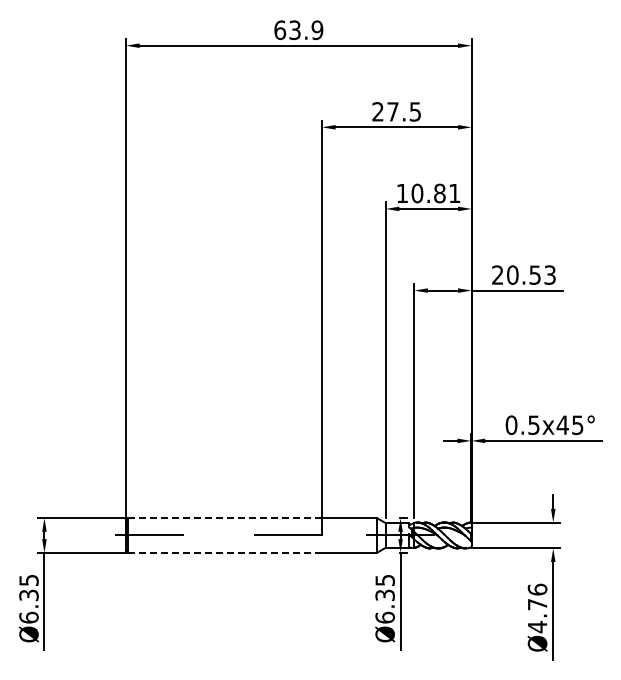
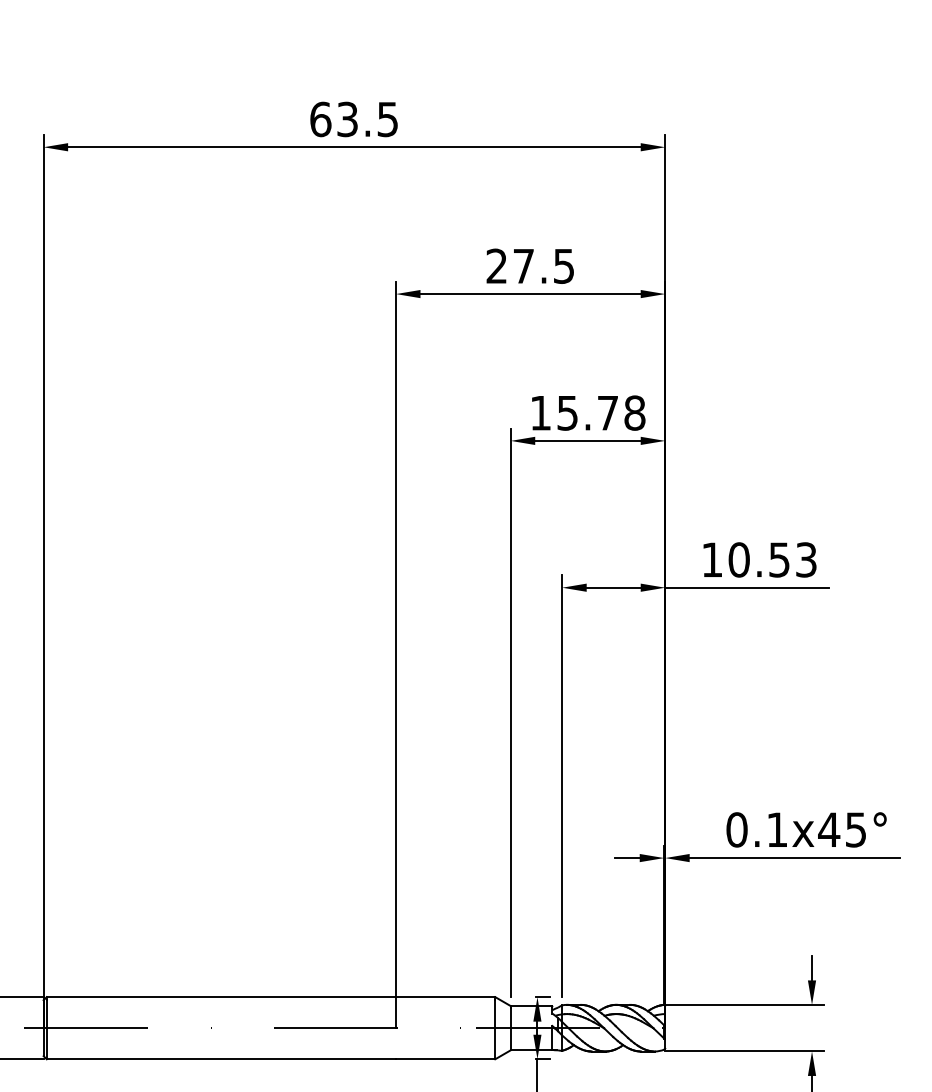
text: (317, 29) -> (387, 118), 63.9 -> 63.5
text: (435, 193) -> (600, 413), 10.81 -> 15.78
text: (497, 274) -> (711, 558), 20.53 -> 10.53
text: (533, 425) -> (776, 830), 0.5x45° -> 0.1x45°
line: (224, 518) -> (220, 997), dashed -> solid
line: (225, 552) -> (222, 1058), dashed -> solid

